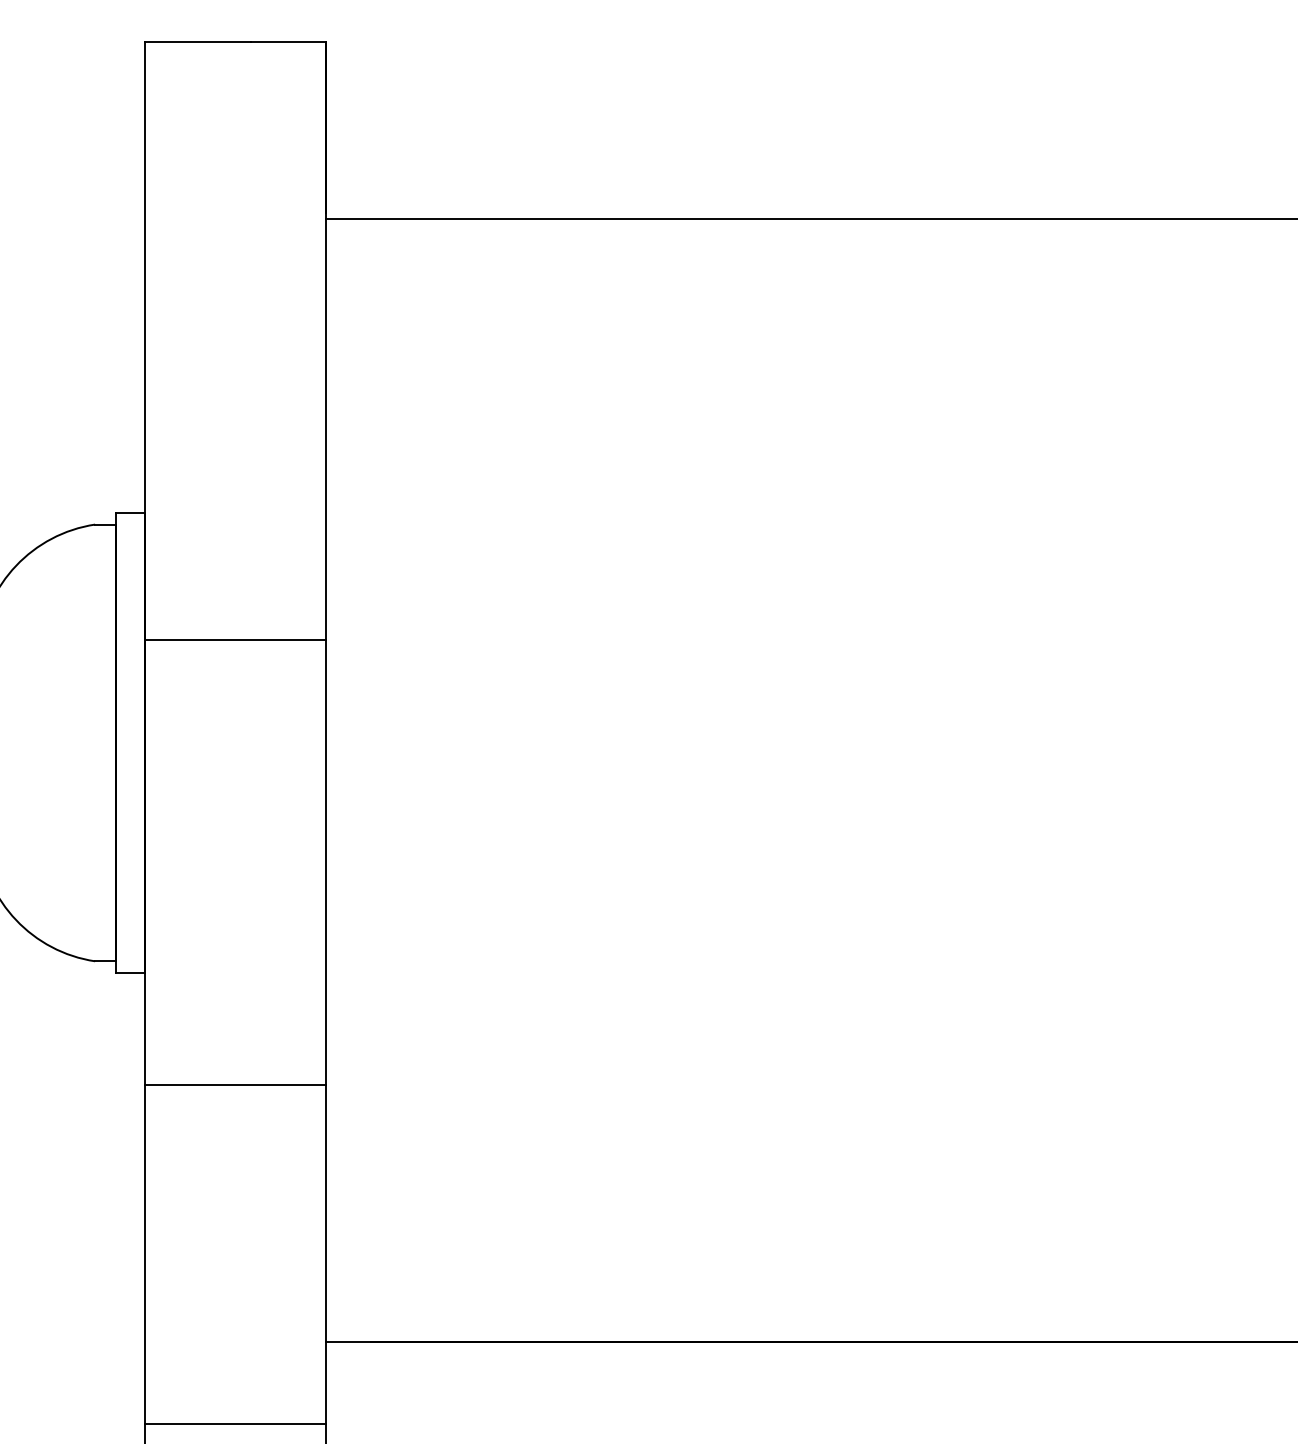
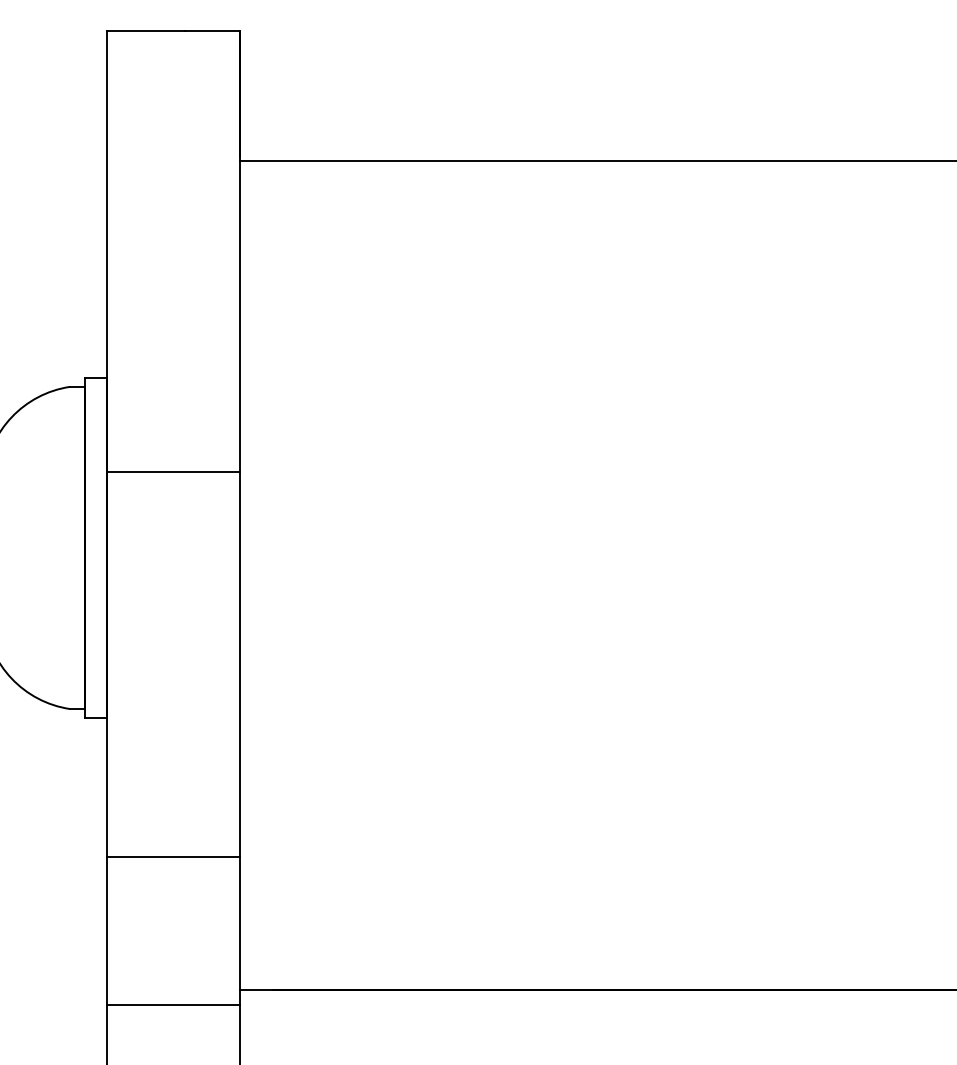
line: (235, 1085) -> (173, 857), moved
line: (235, 1423) -> (173, 1004), moved

